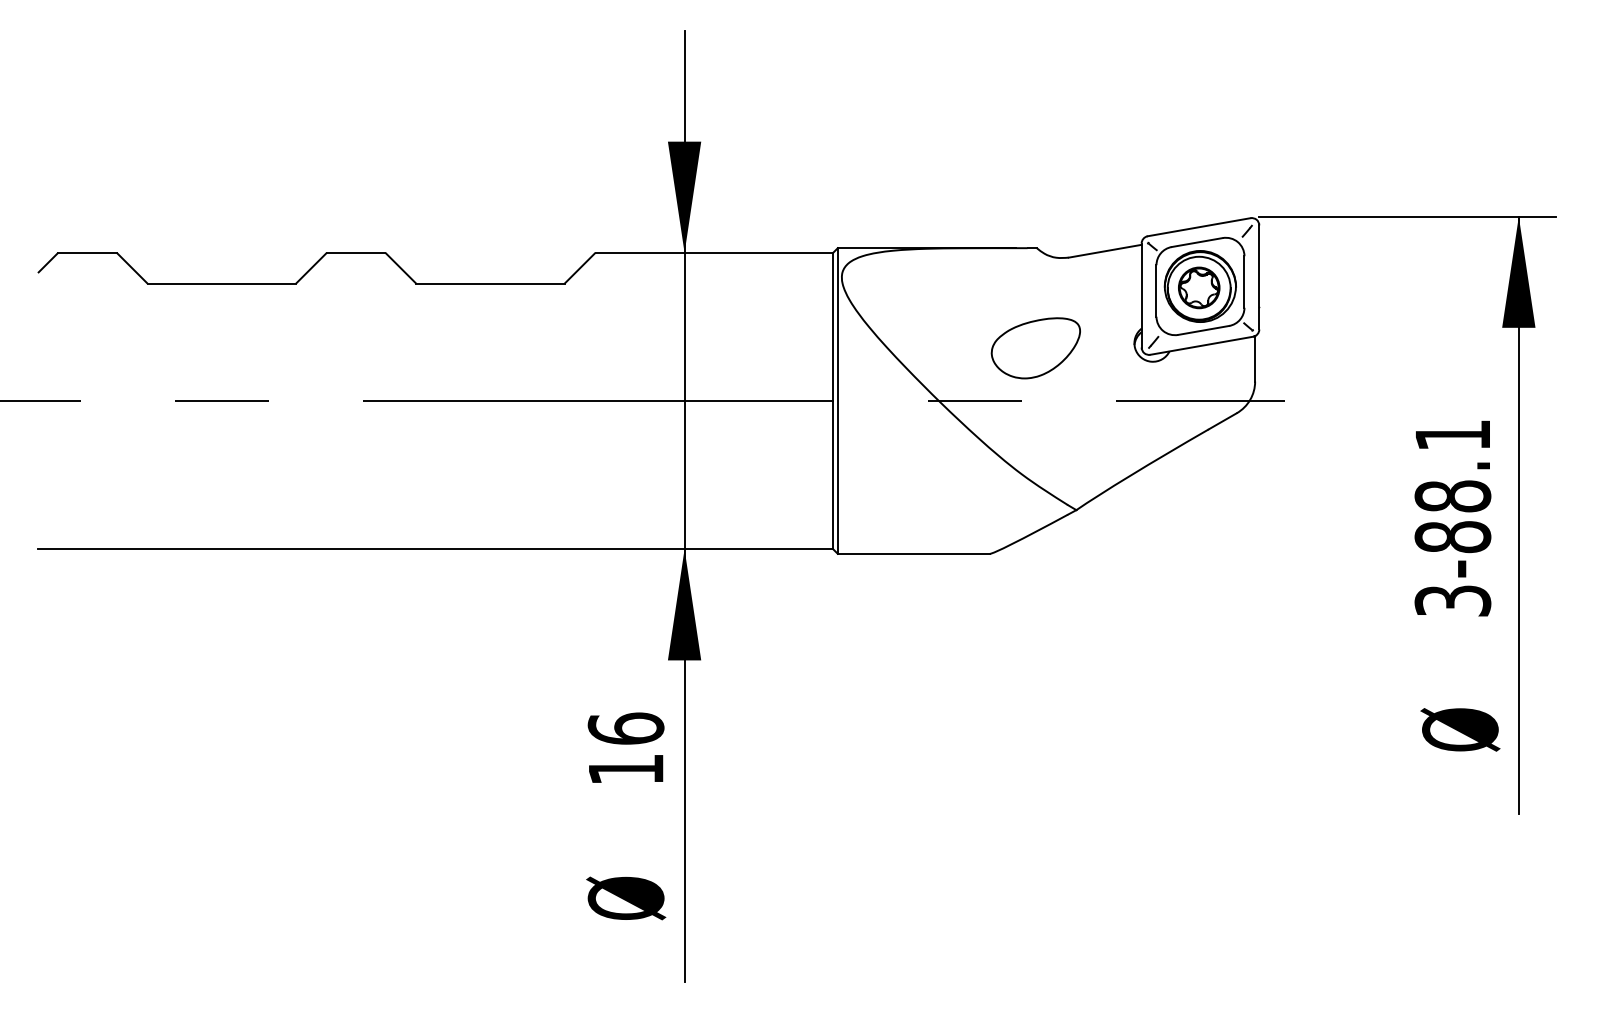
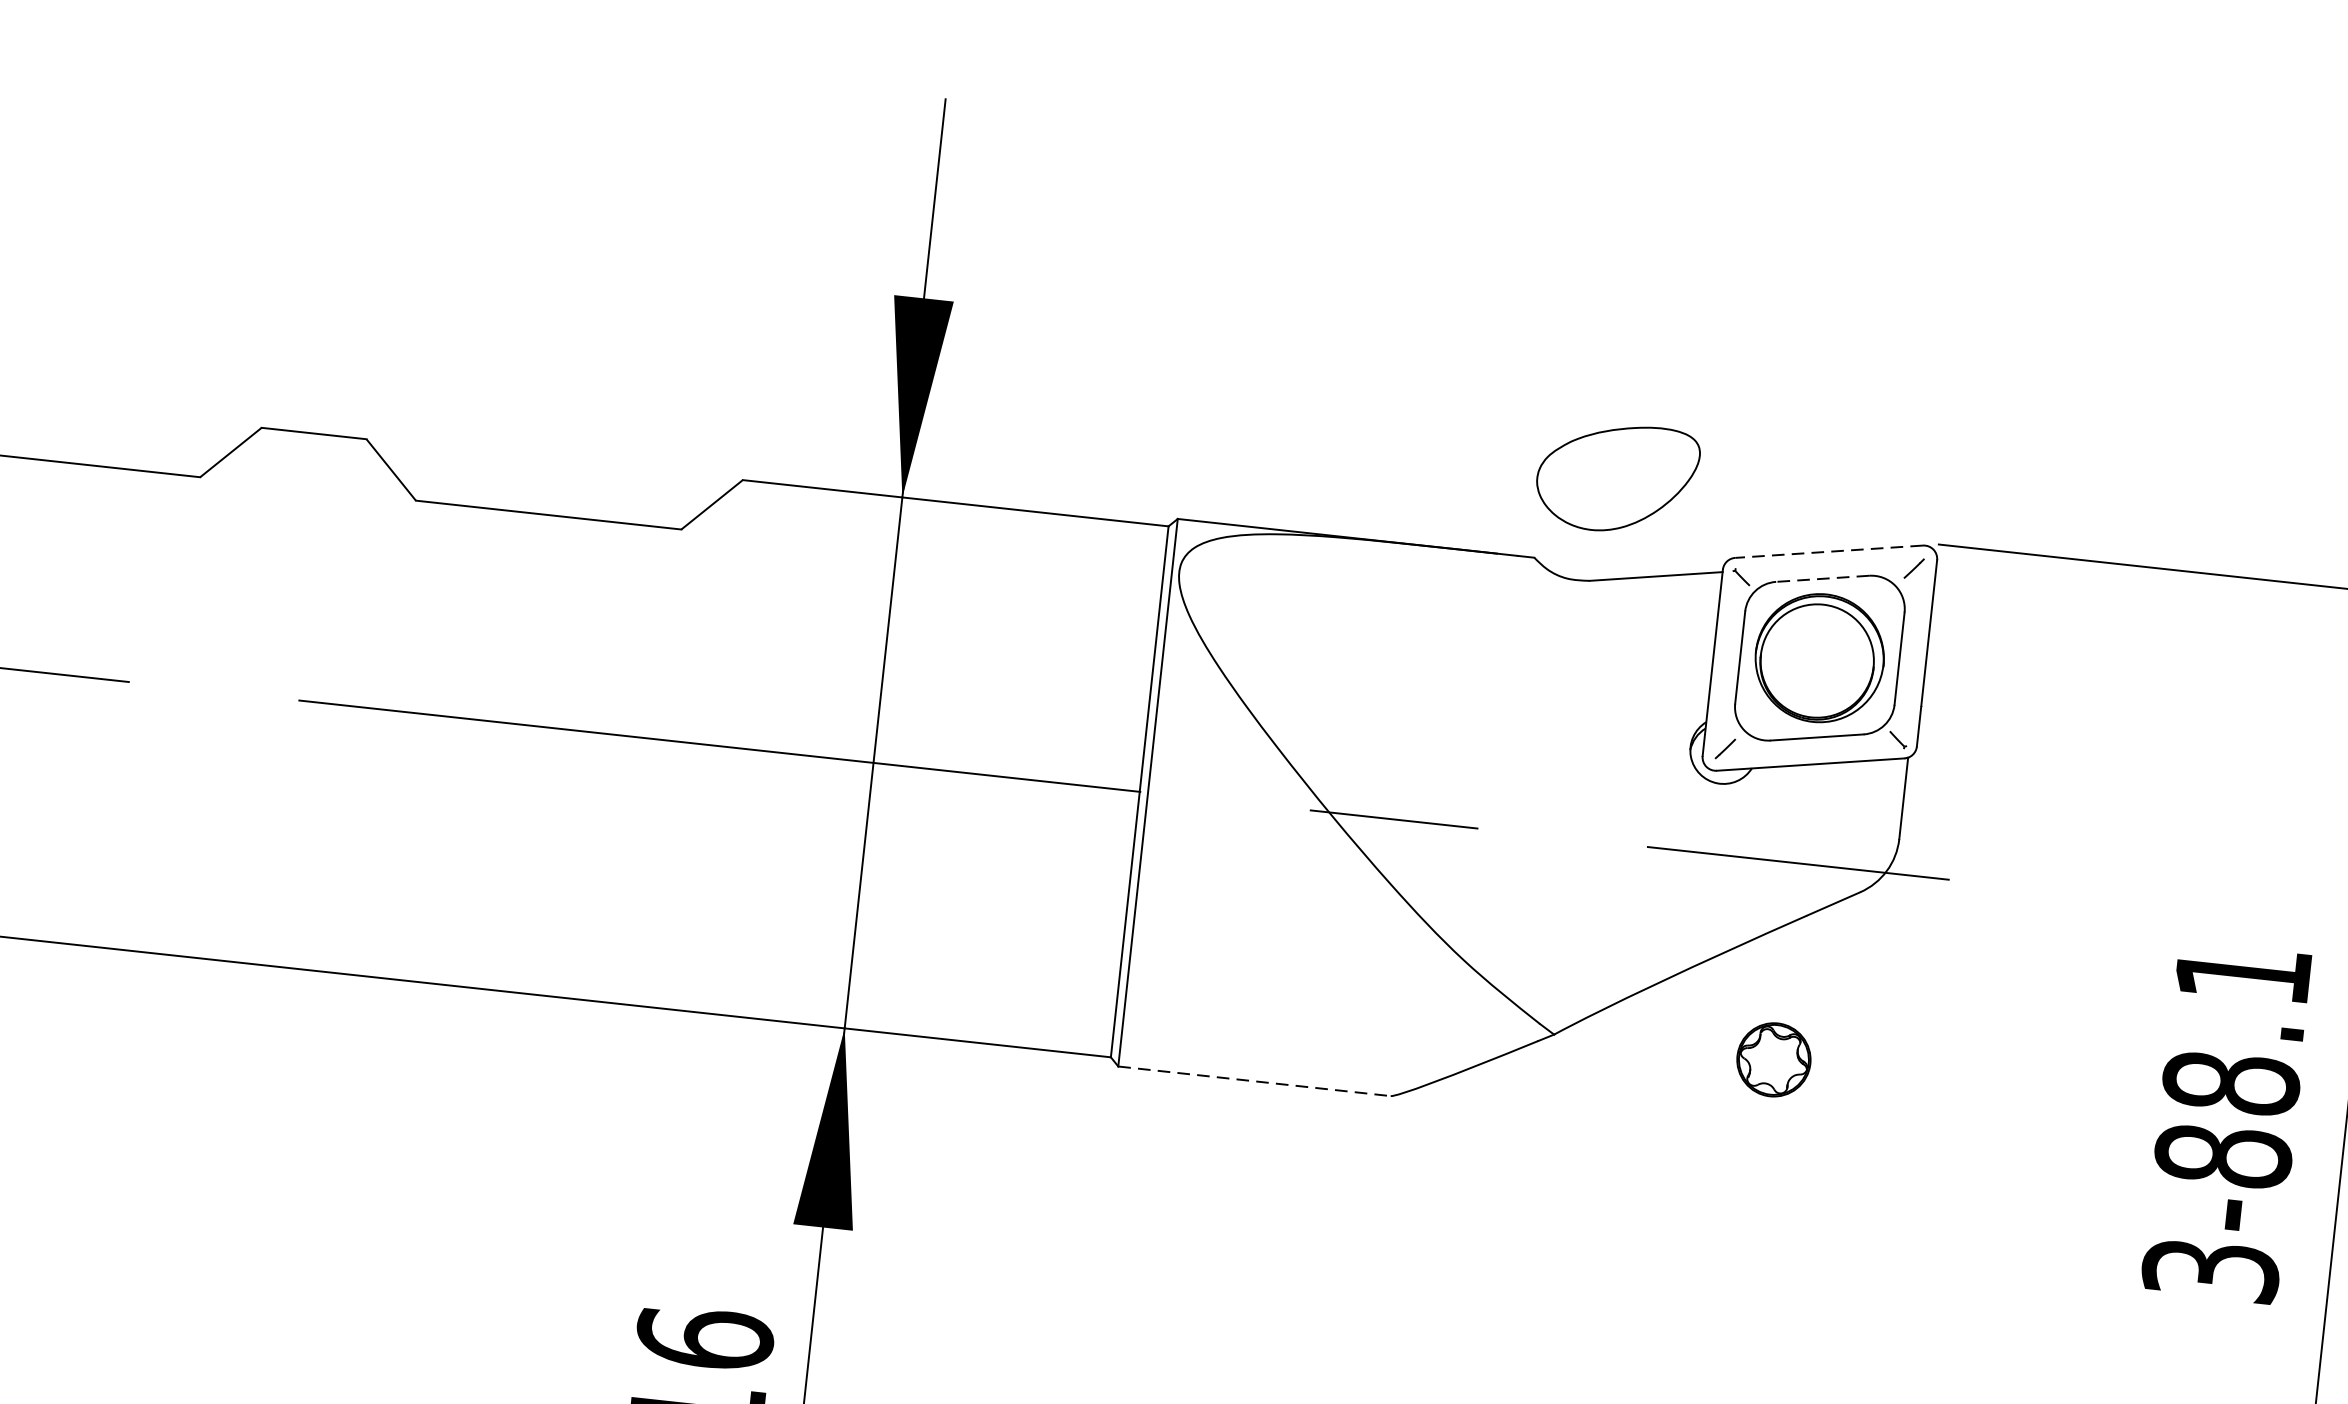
line: (1198, 227) -> (1827, 552), solid -> dashed
line: (1197, 242) -> (1823, 578), solid -> dashed
part: (1199, 287) -> (1774, 1059), moved
part: (1035, 348) -> (1616, 478), moved
line: (914, 553) -> (1255, 1080), solid -> dashed

